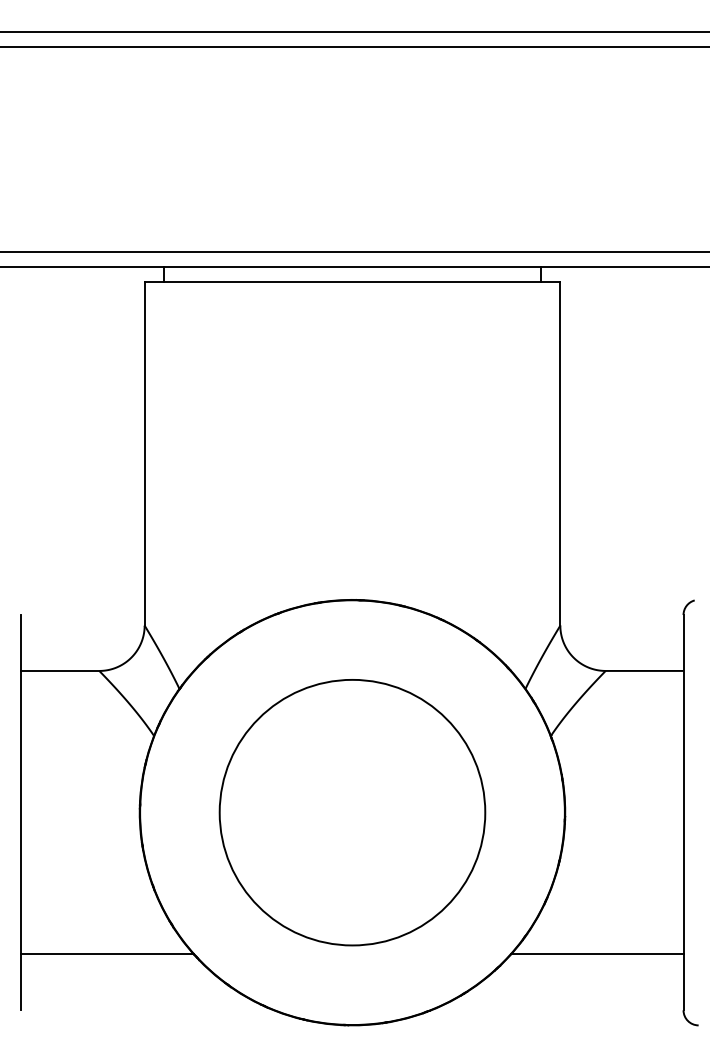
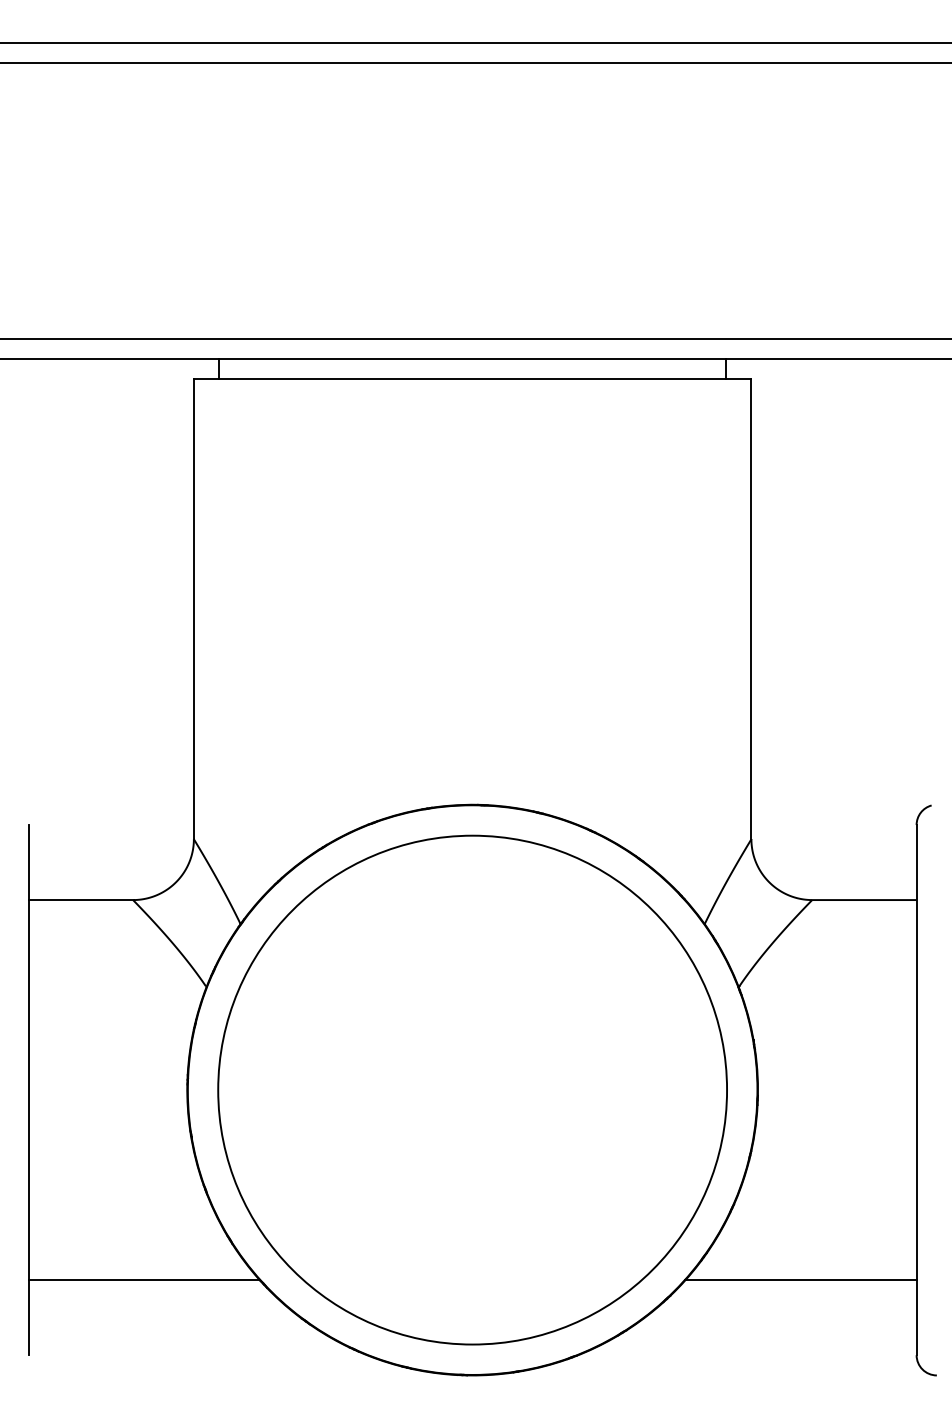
circle: (352, 812) -> (472, 1089), size x1.43

